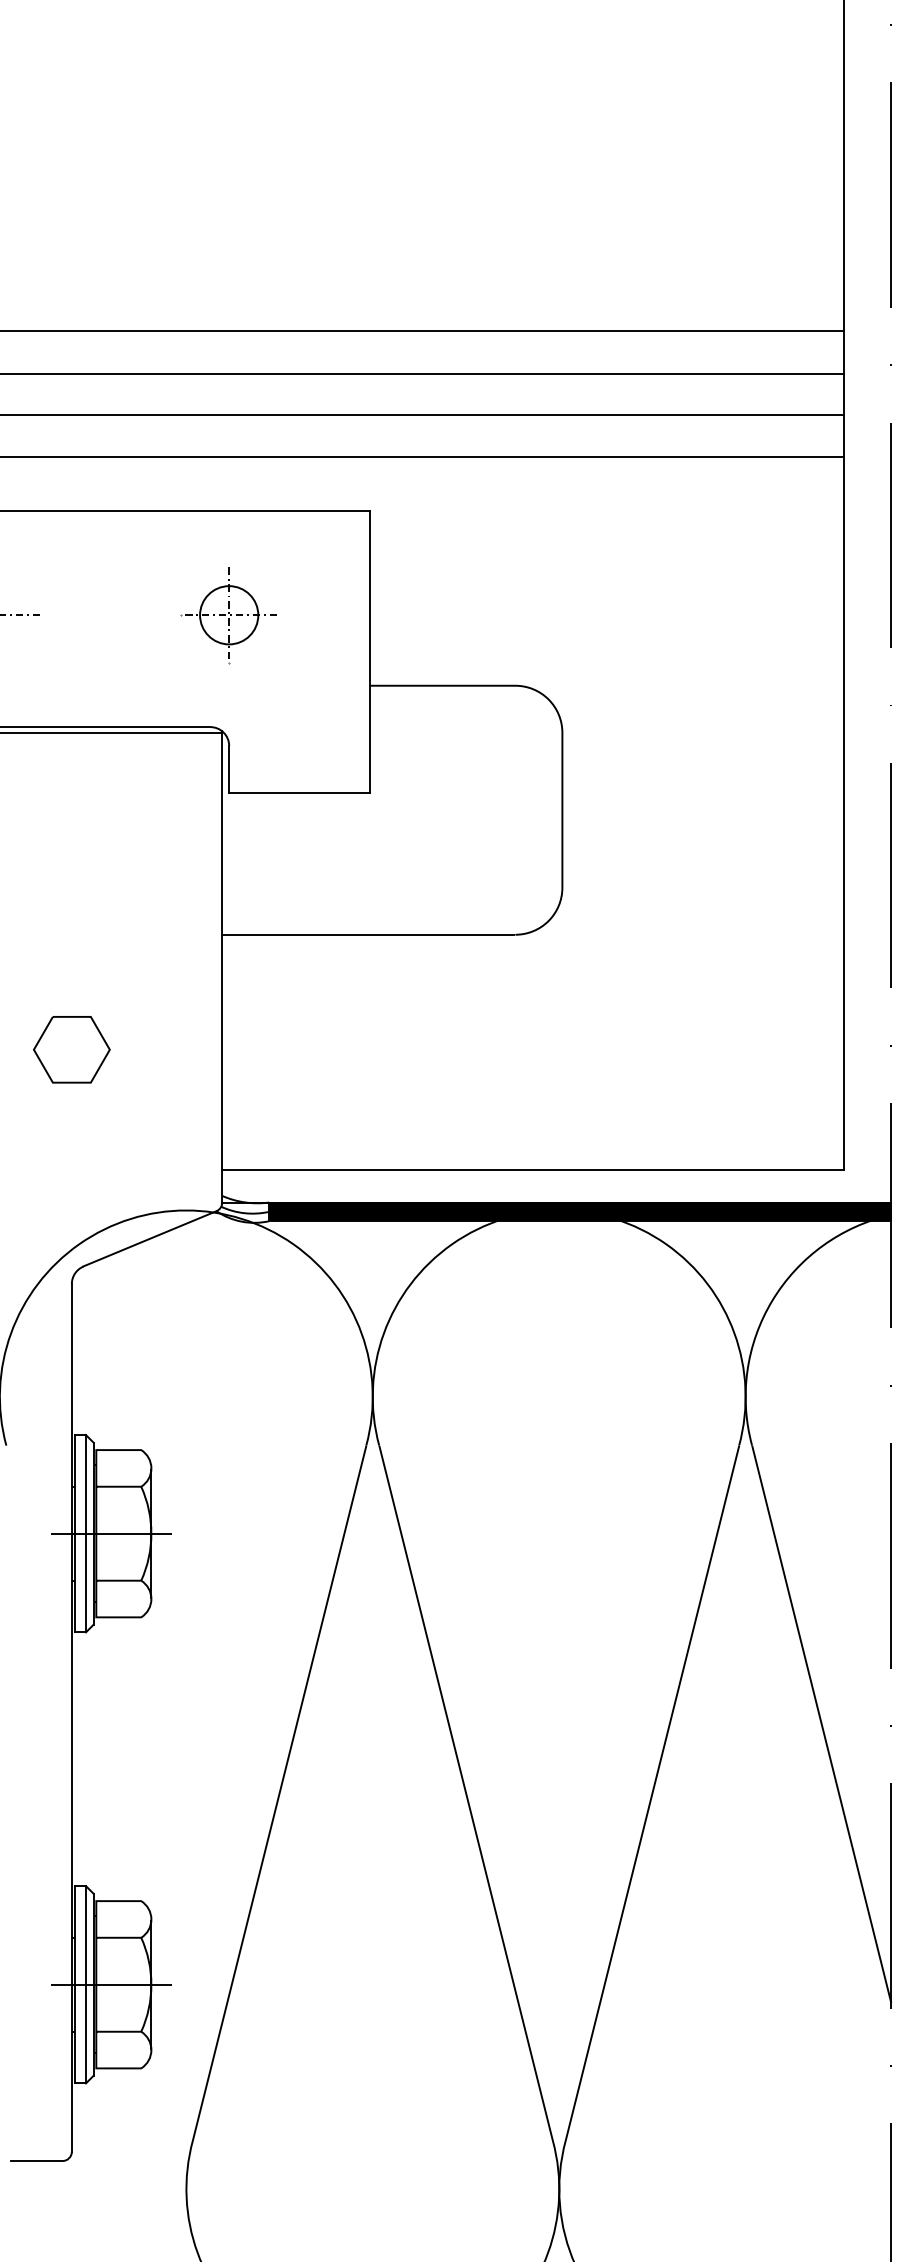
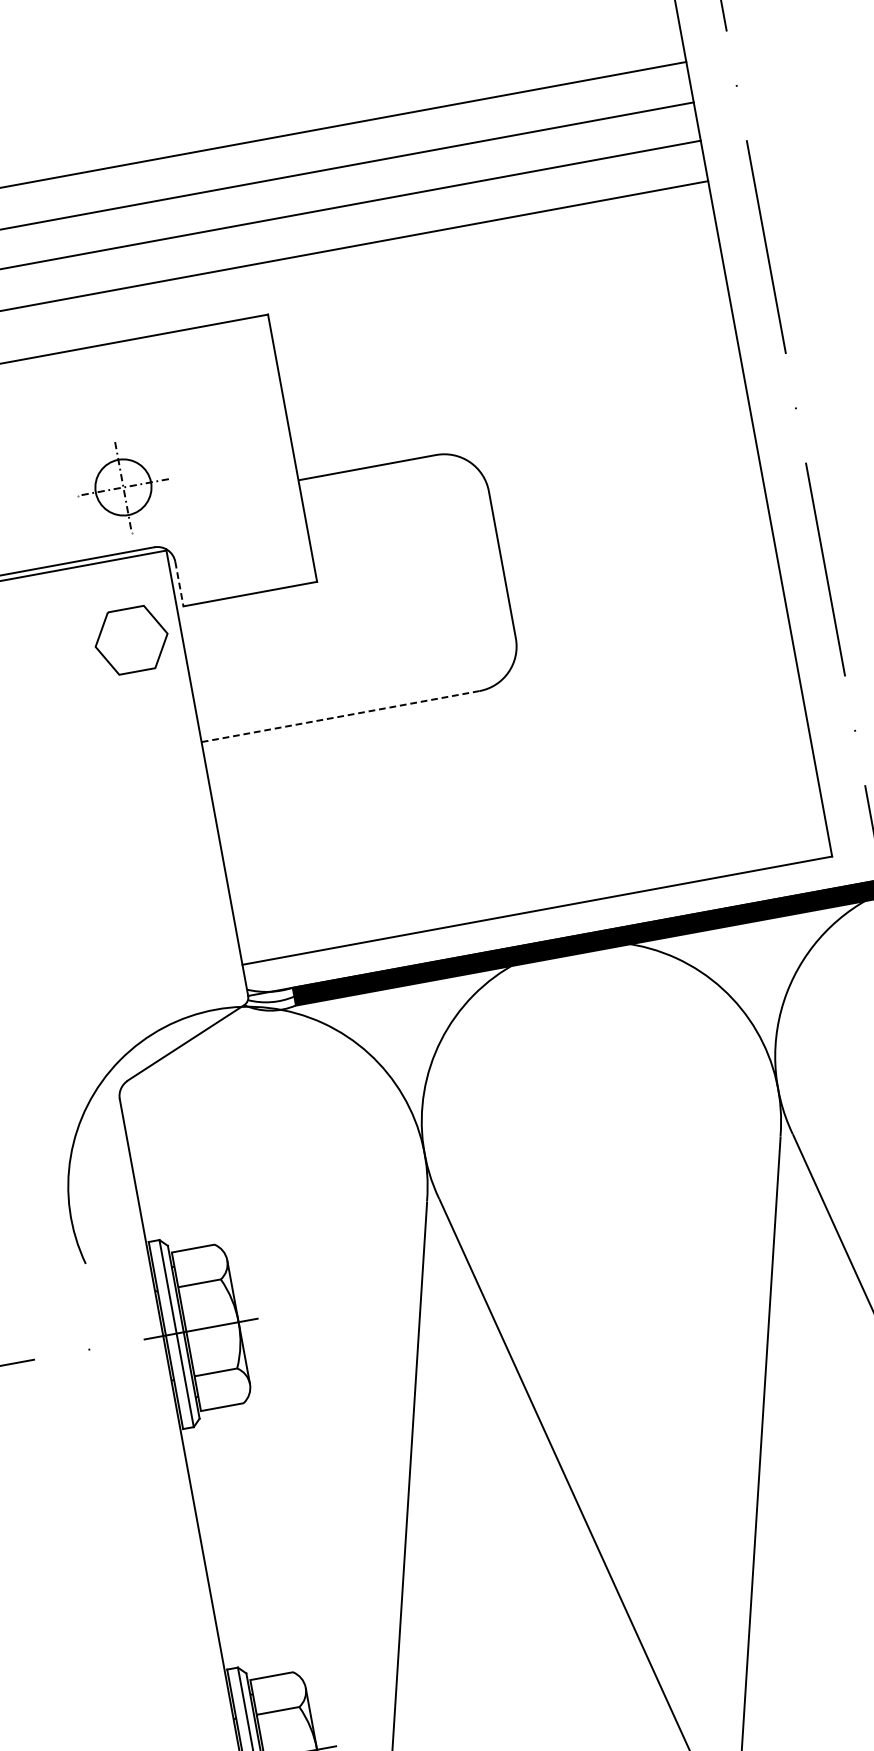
part: (228, 615) -> (122, 487), moved
line: (229, 769) -> (179, 584), solid -> dashed
line: (368, 934) -> (340, 716), solid -> dashed
part: (71, 1049) -> (131, 640), moved

